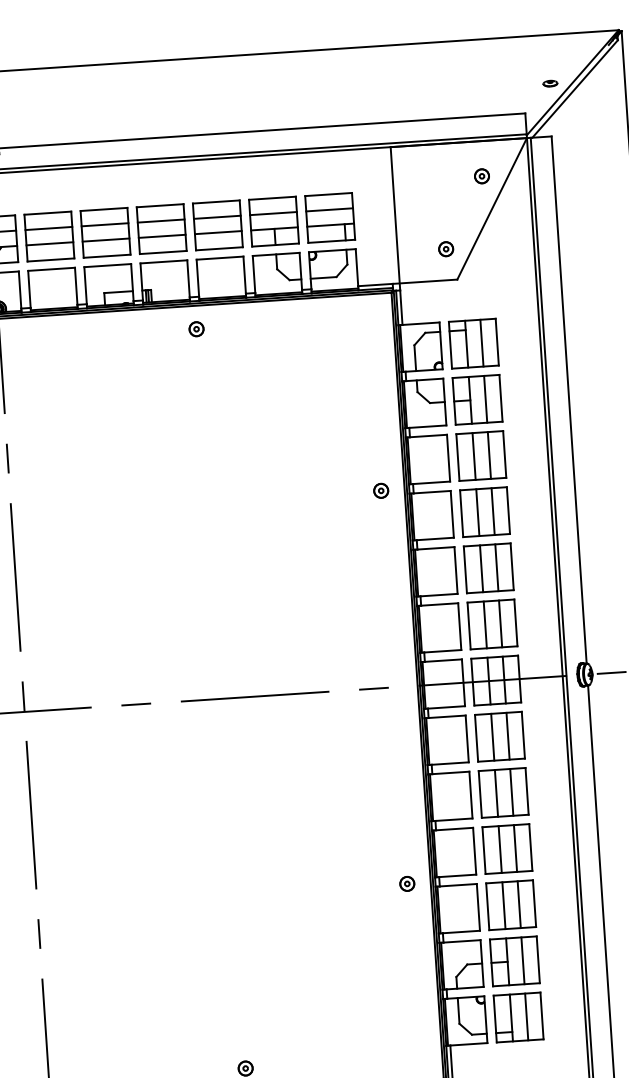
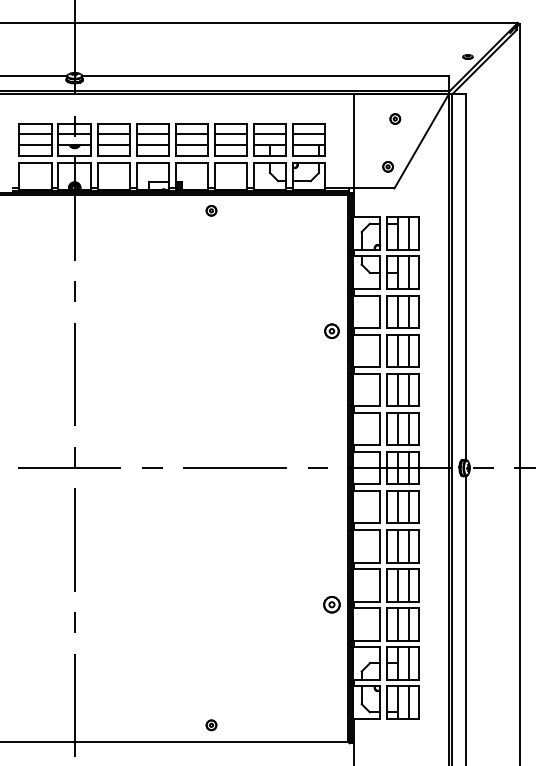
part: (482, 175) -> (395, 118), moved
part: (380, 491) -> (331, 331), size x1.4
part: (406, 883) -> (331, 604), size x1.6

